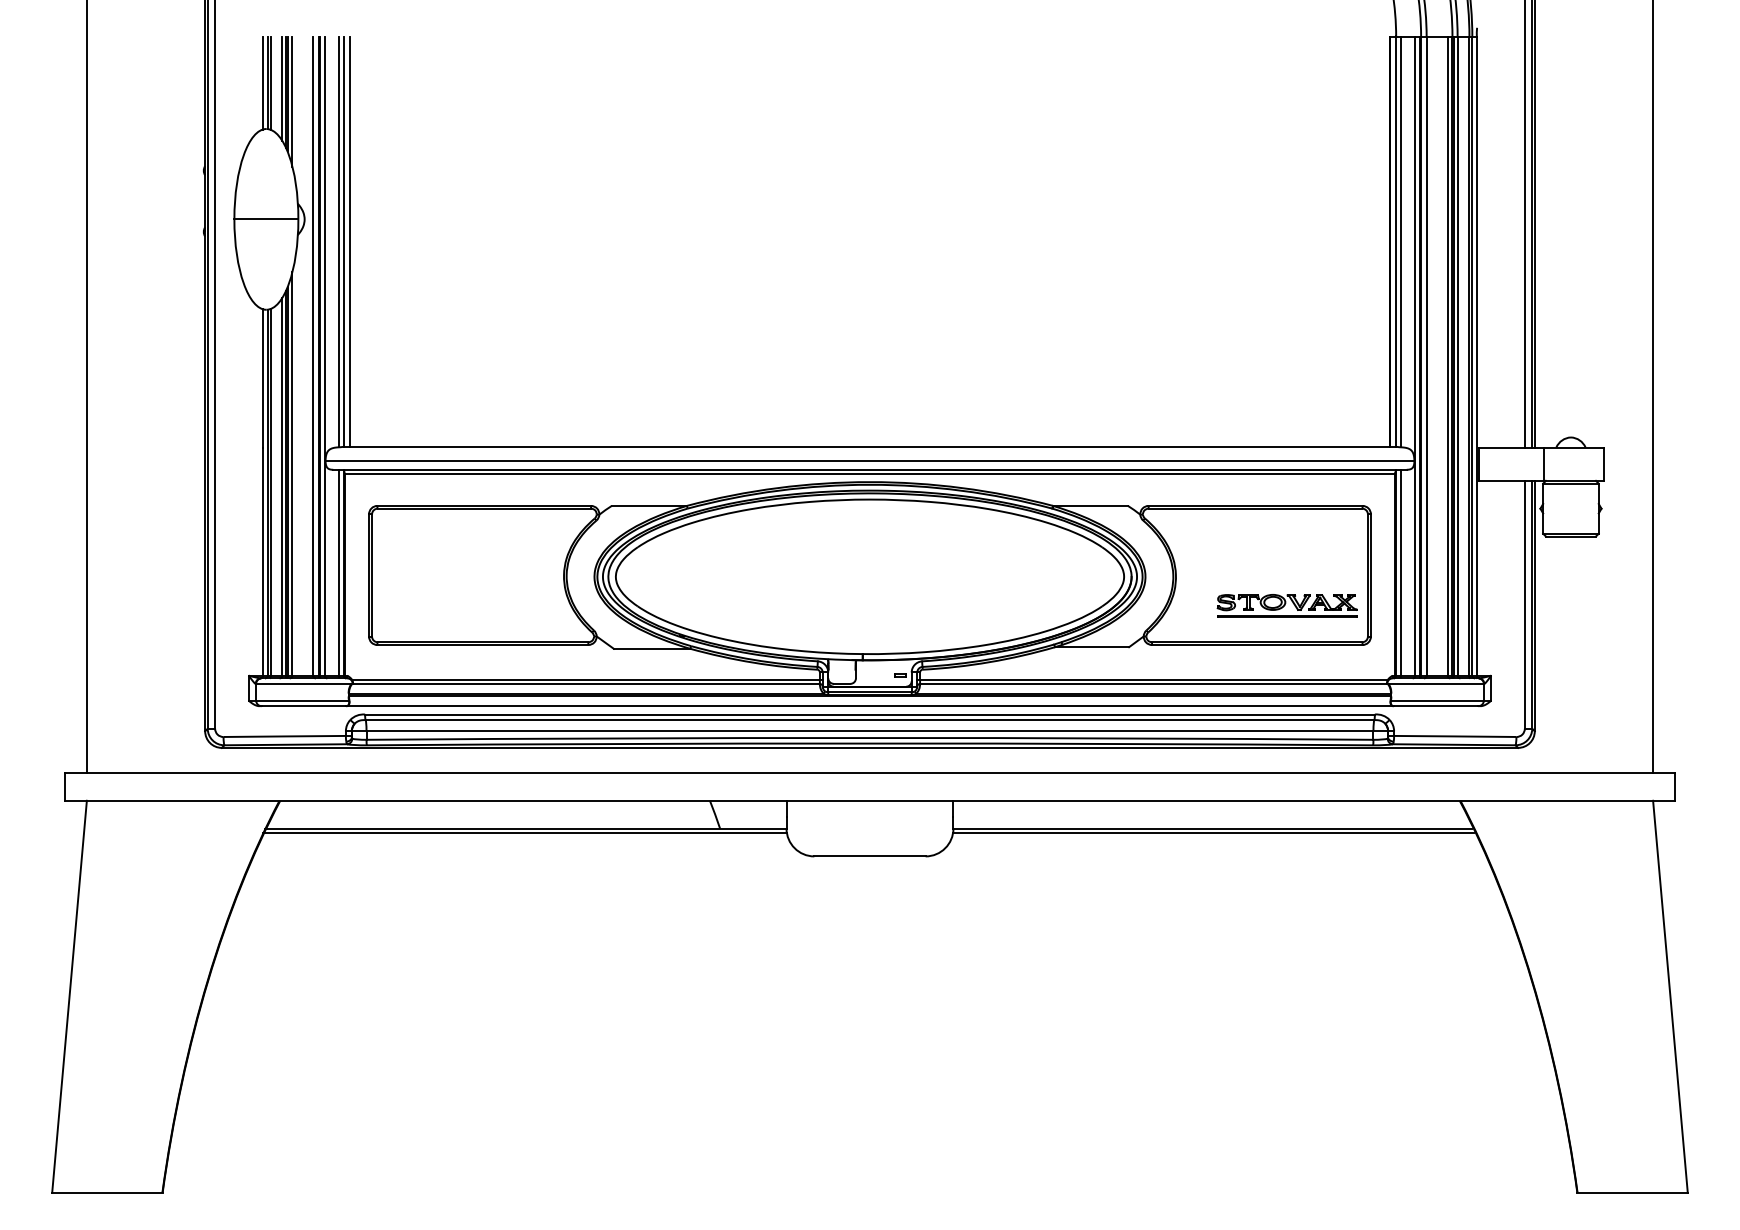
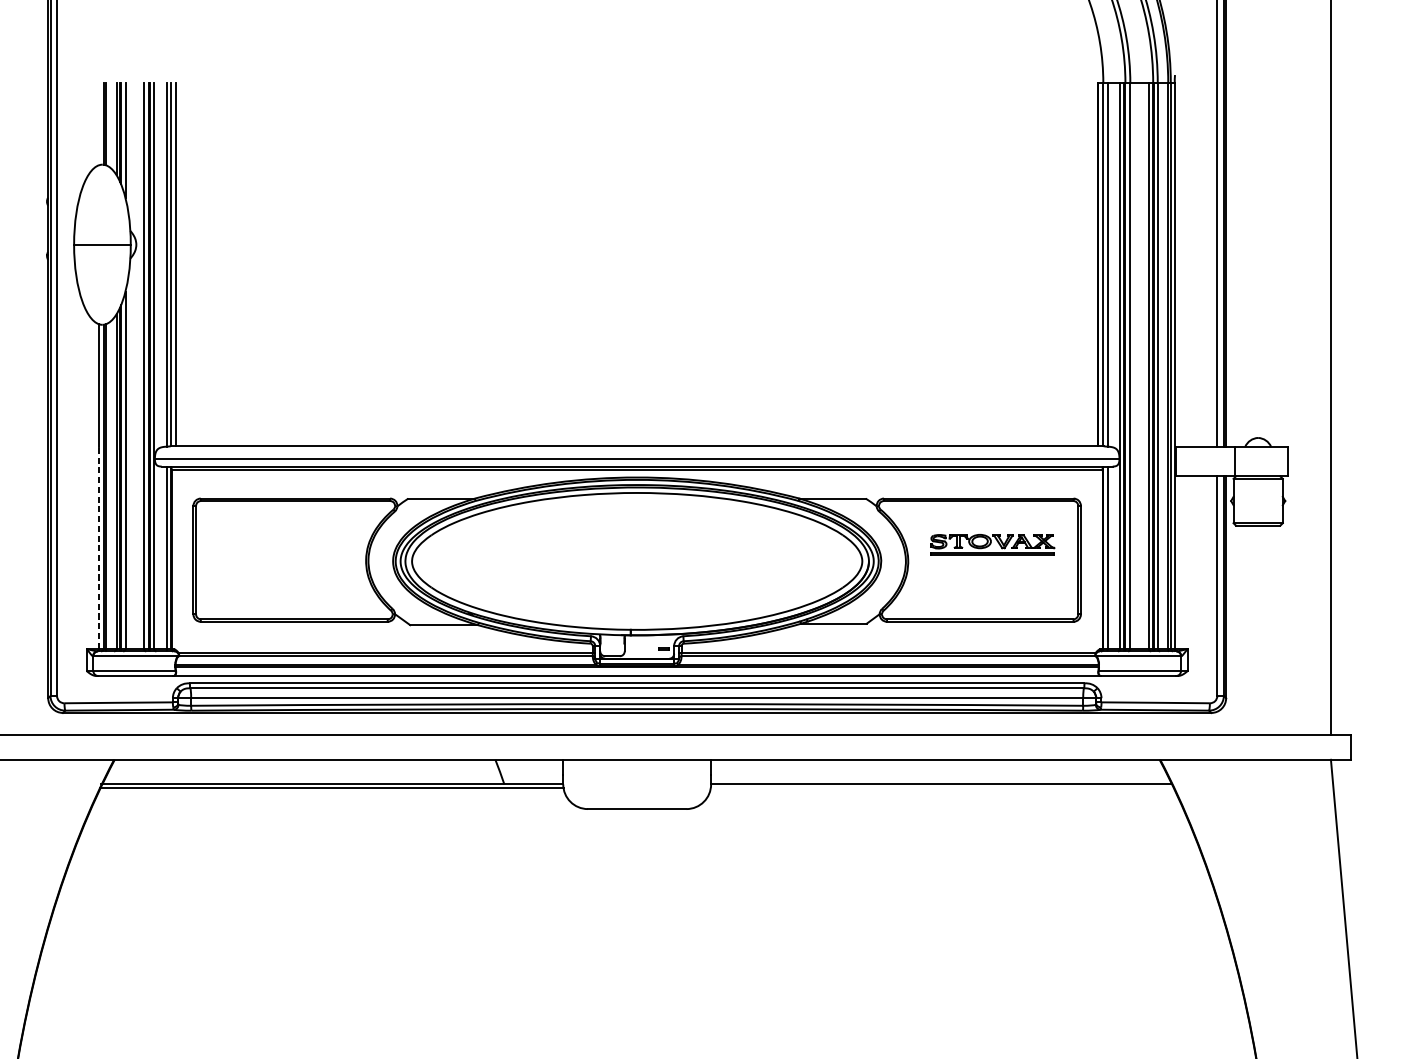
line: (262, 83) -> (99, 124), removed
line: (262, 561) -> (99, 547), solid -> dashed
part: (1286, 605) -> (992, 544), moved
line: (1213, 832) -> (941, 787), removed

